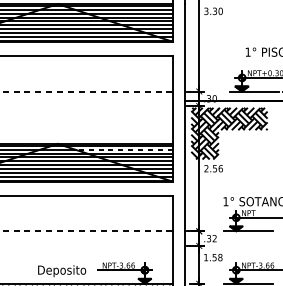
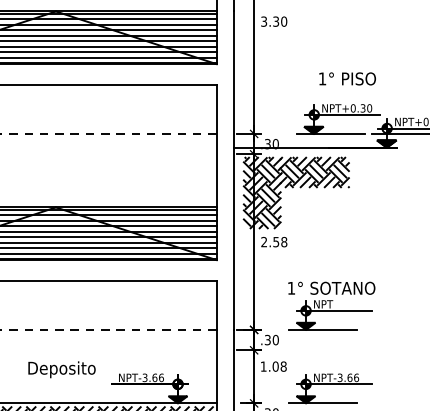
line: (123, 149) -> (148, 215), dashed -> solid
text: (220, 168) -> (284, 241), 2.56 -> 2.58
text: (214, 238) -> (275, 340), .32 -> .30
text: (214, 257) -> (275, 366), 1.58 -> 1.08
text: (61, 271) -> (61, 369), moved

